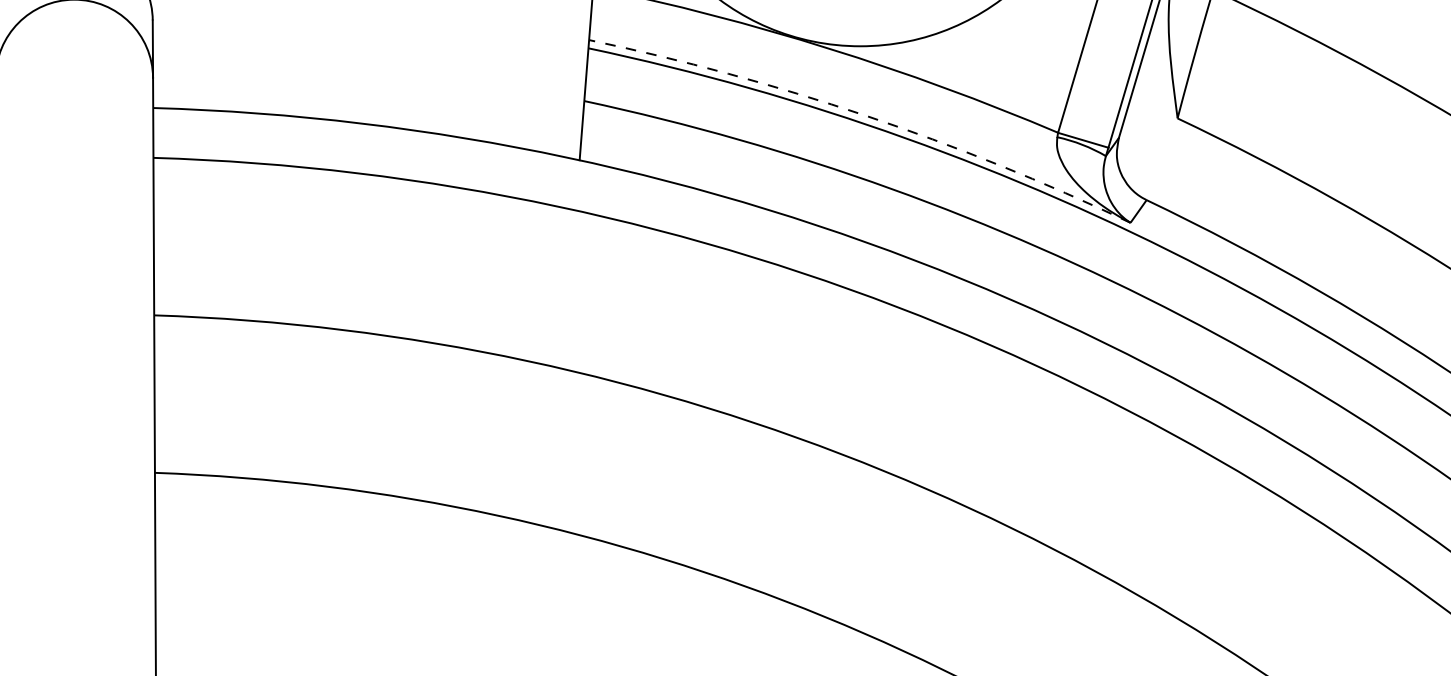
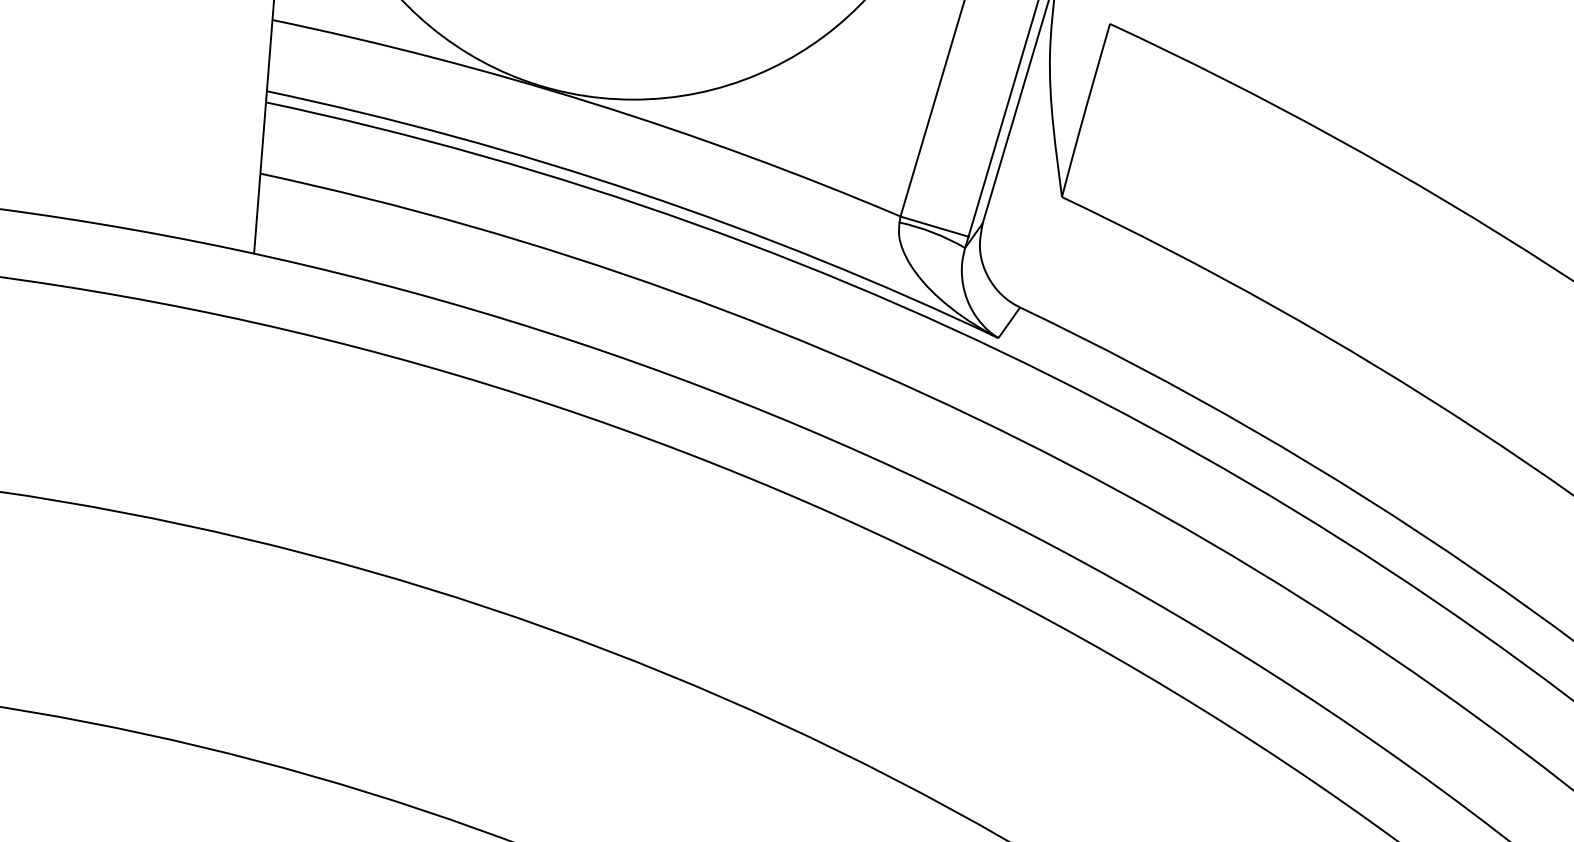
arc: (865, 115) -> (640, 193), dashed -> solid

